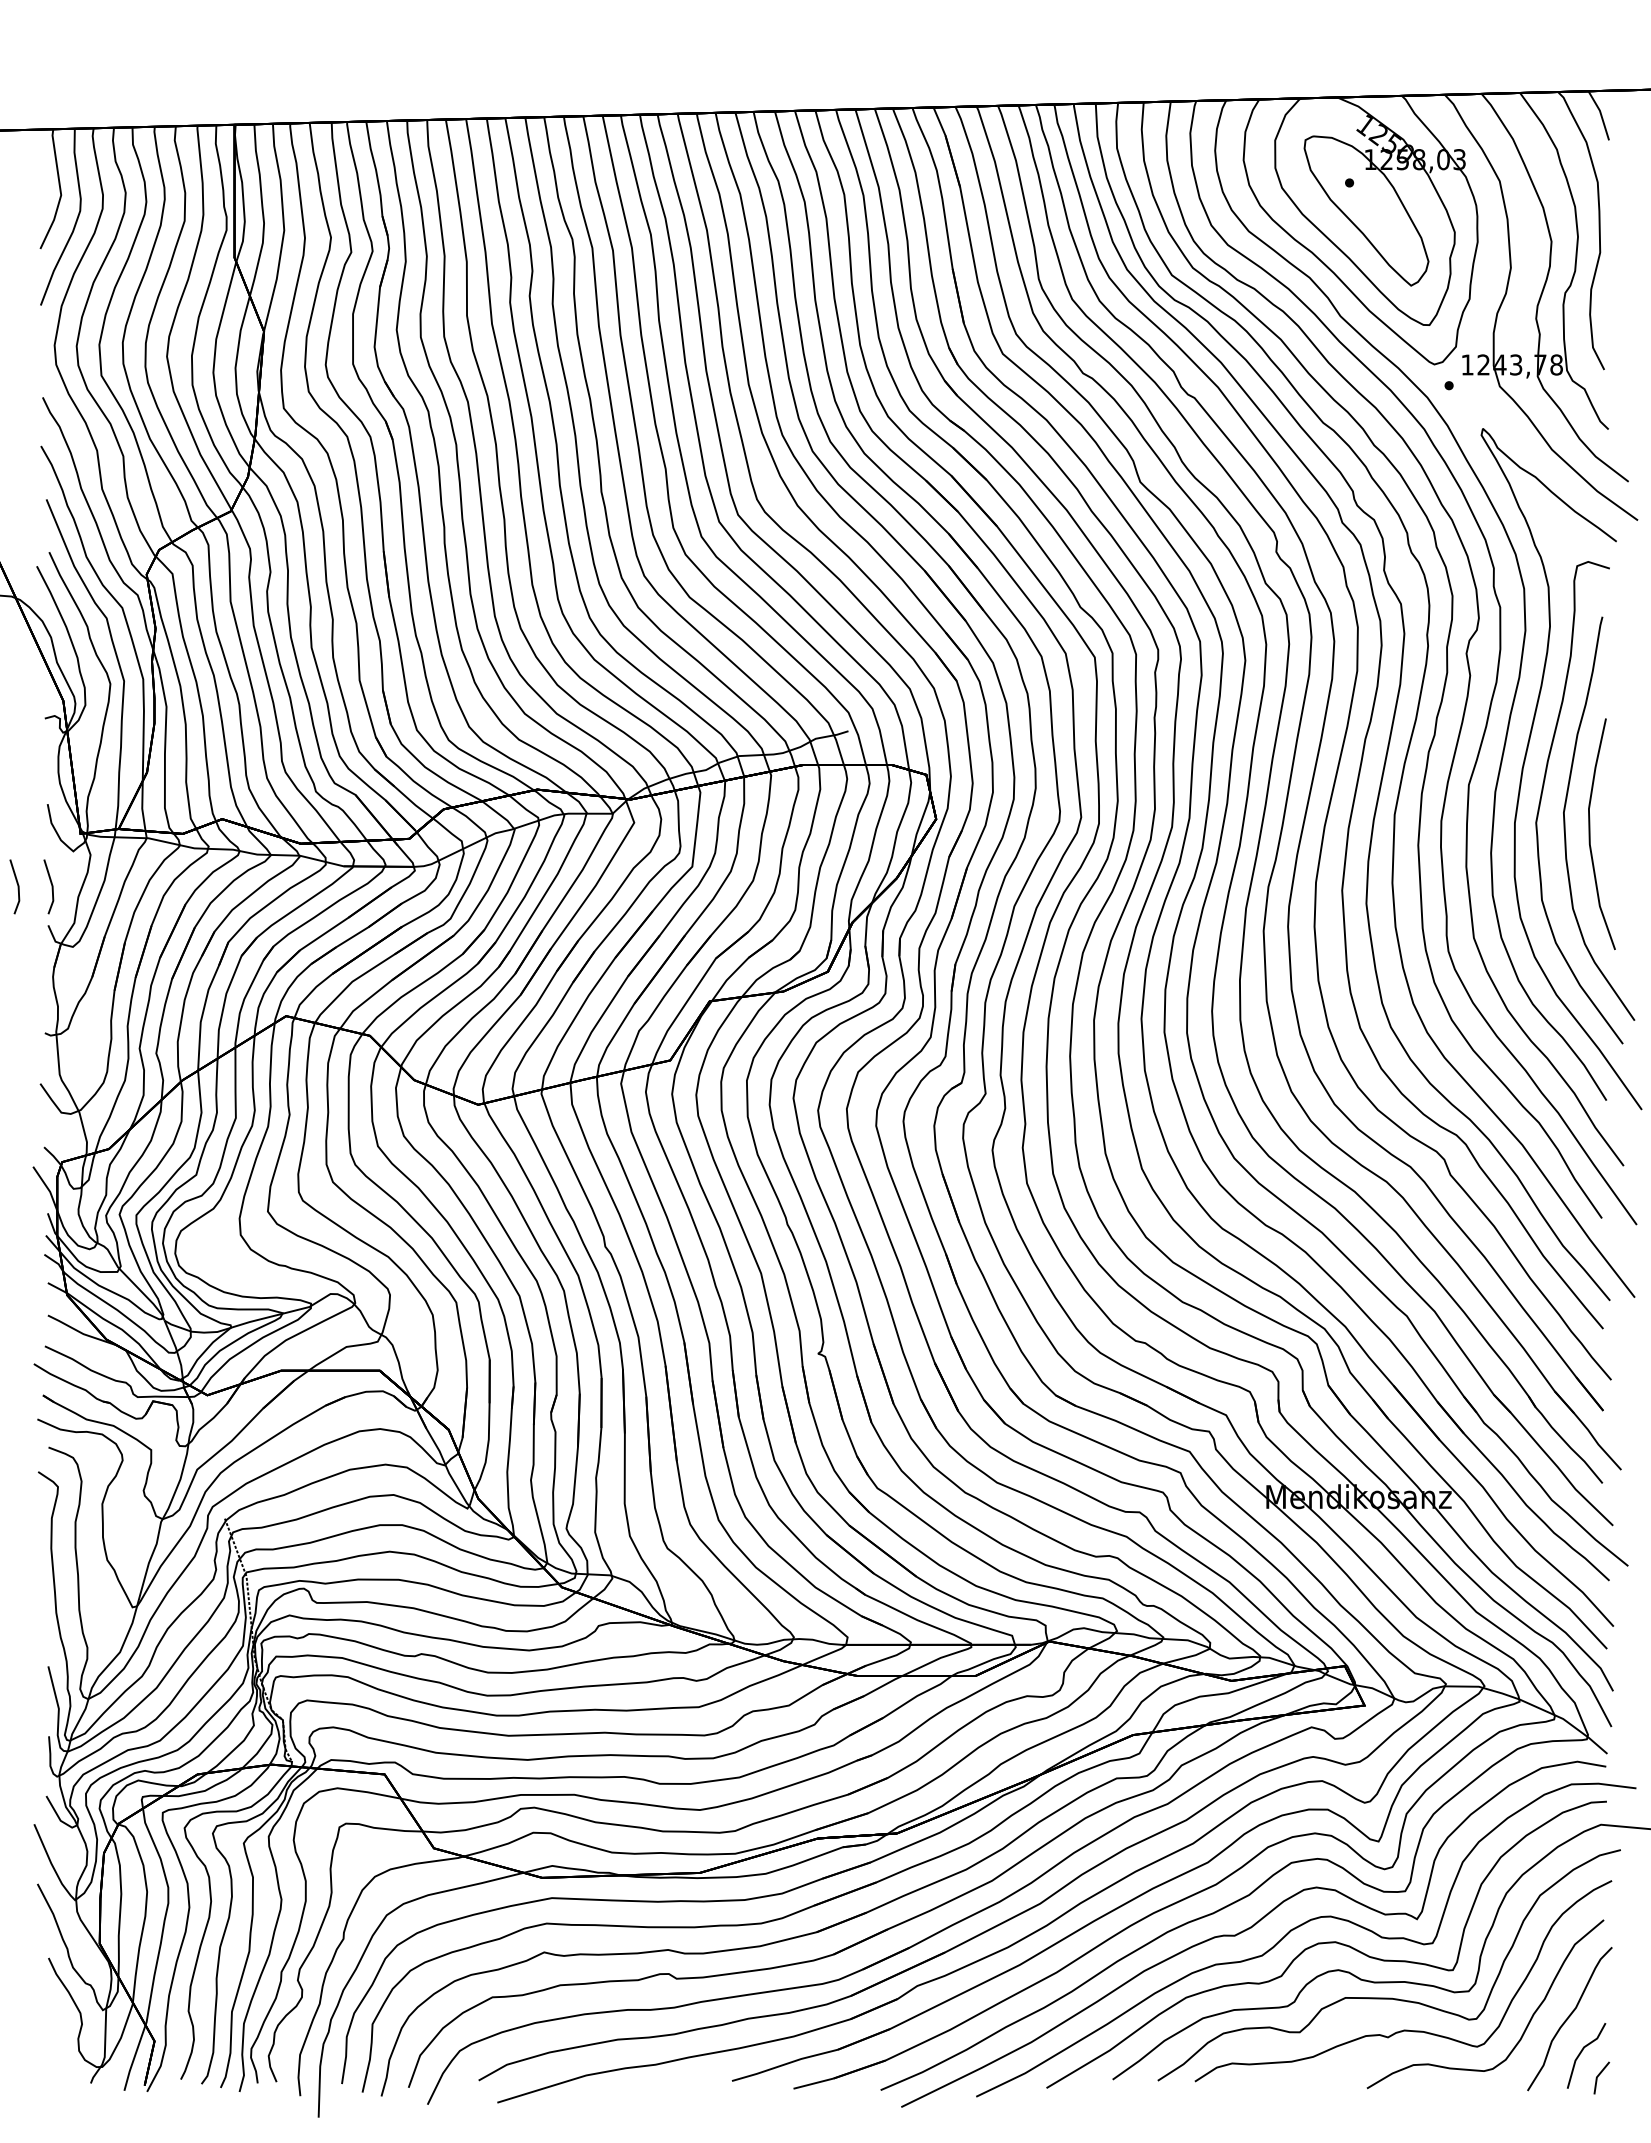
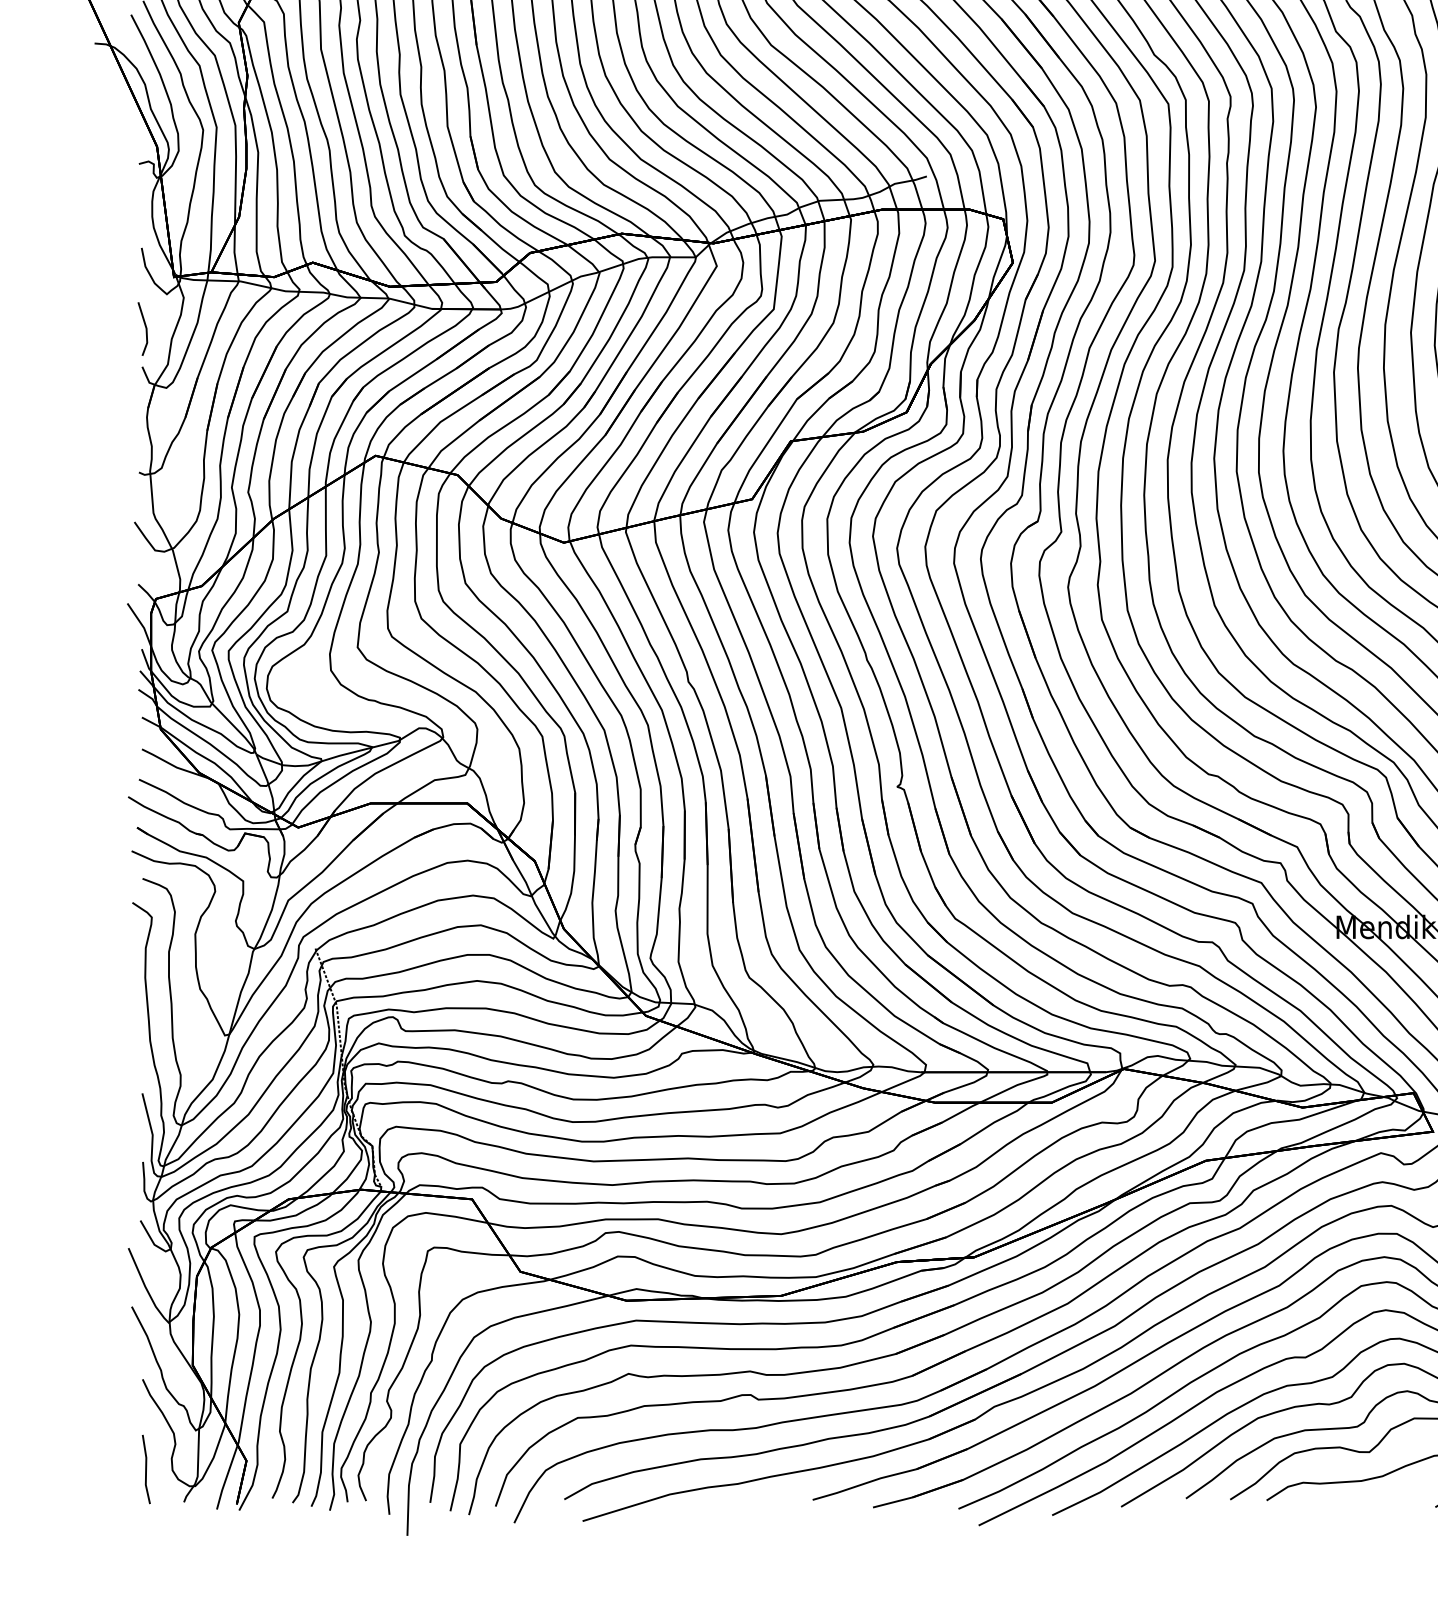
line: (17, 886) -> (112, 328), removed
line: (52, 2049) -> (146, 1469), added

